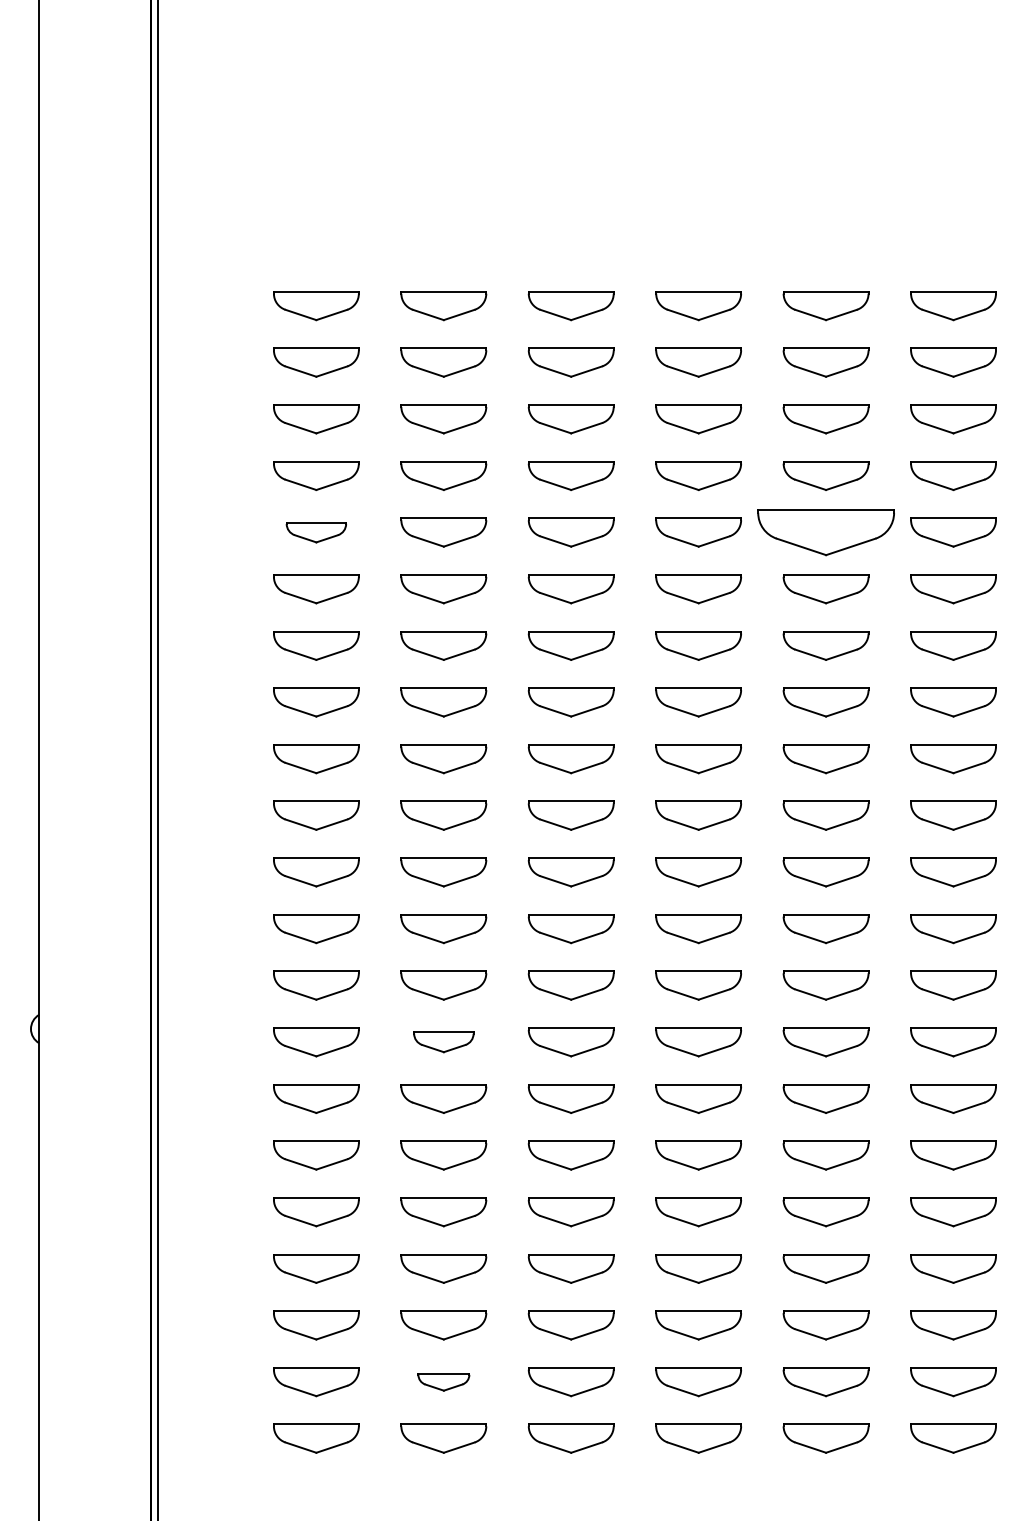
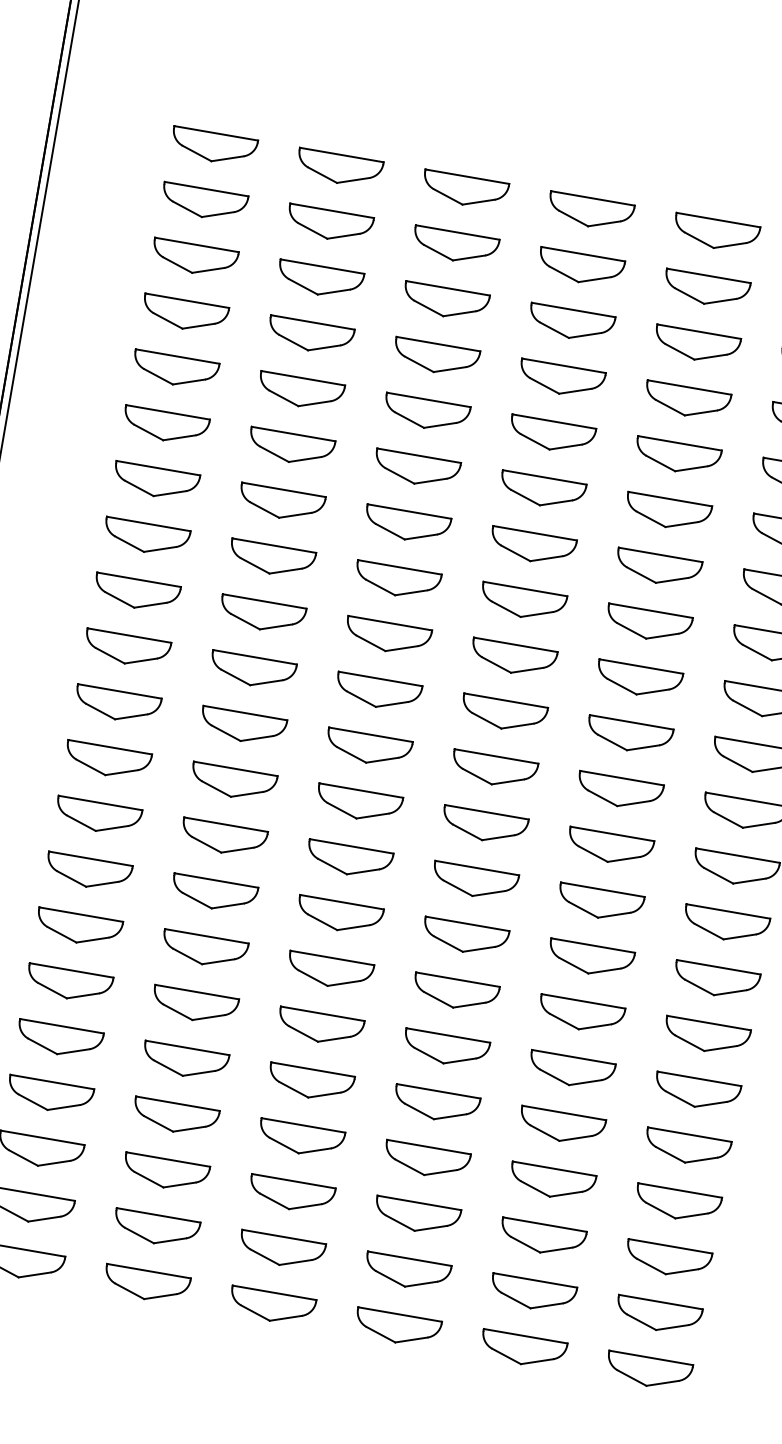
part: (316, 532) -> (175, 370), size x1.43
part: (825, 532) -> (676, 457), size x0.62
part: (443, 1042) -> (213, 894), size x1.43
part: (443, 1382) -> (155, 1229), size x1.67

